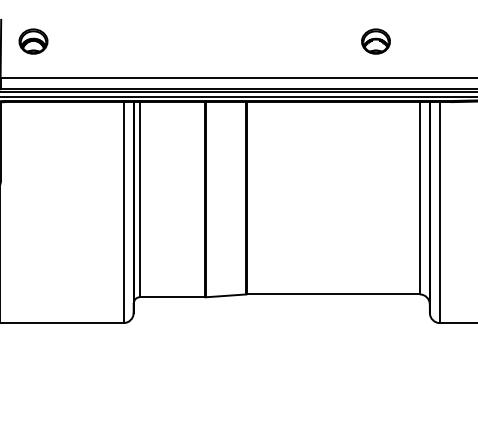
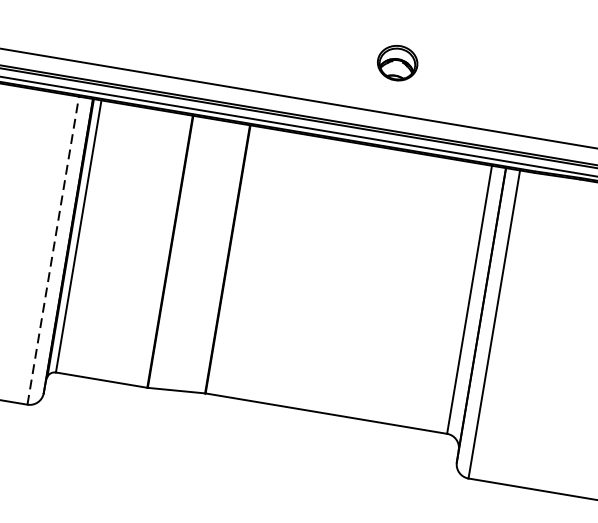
part: (375, 41) -> (396, 62), moved
line: (123, 212) -> (53, 250), solid -> dashed

